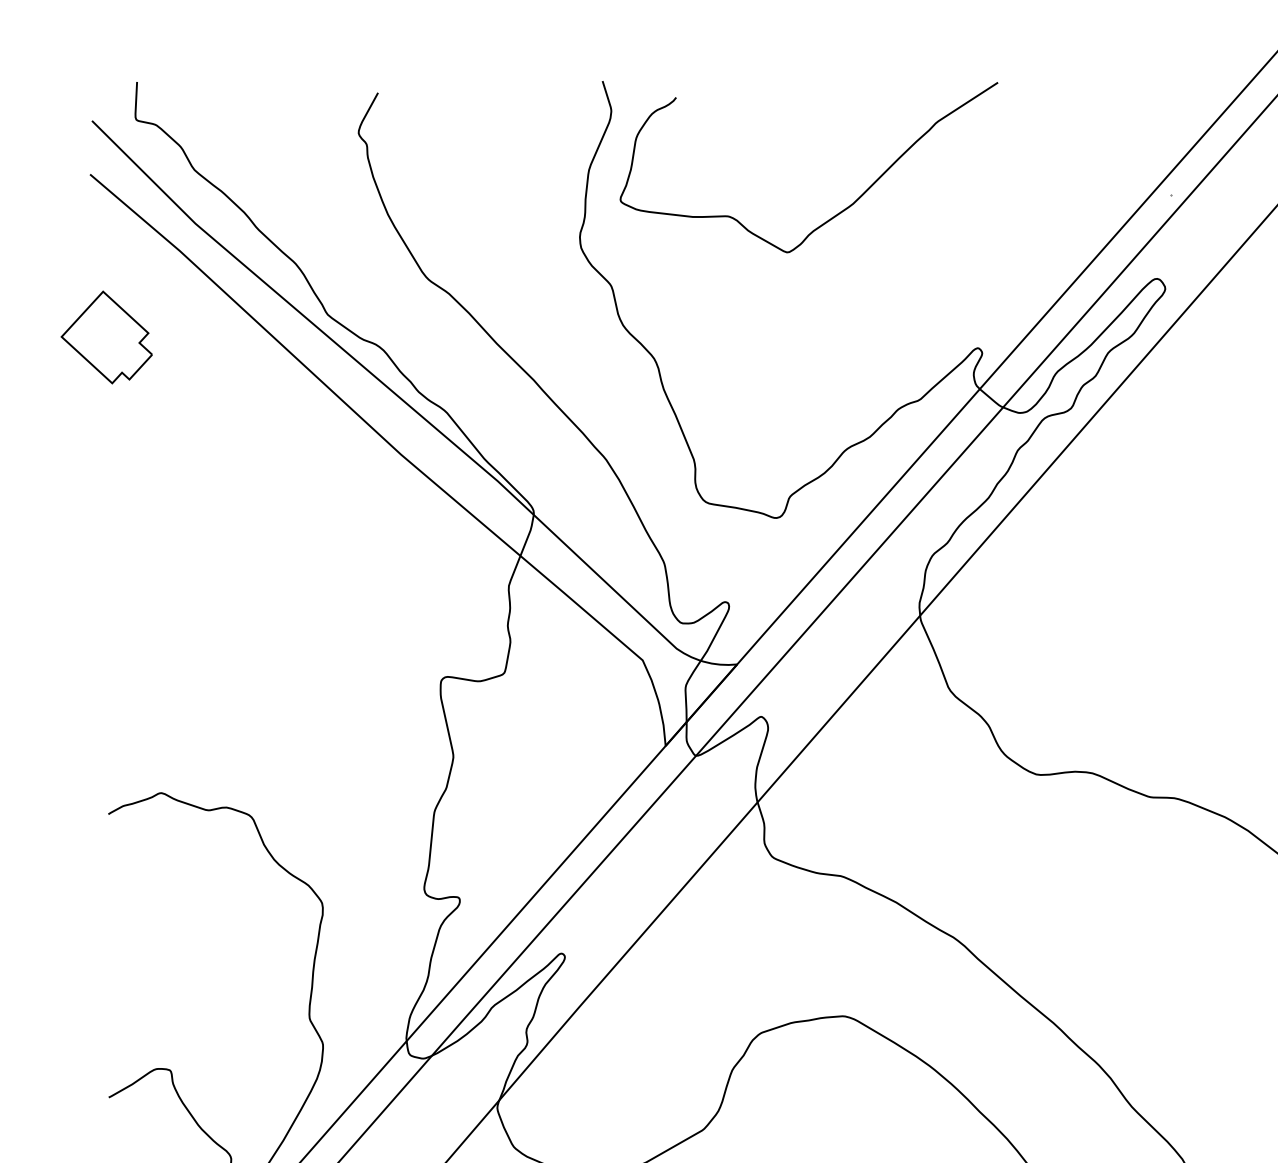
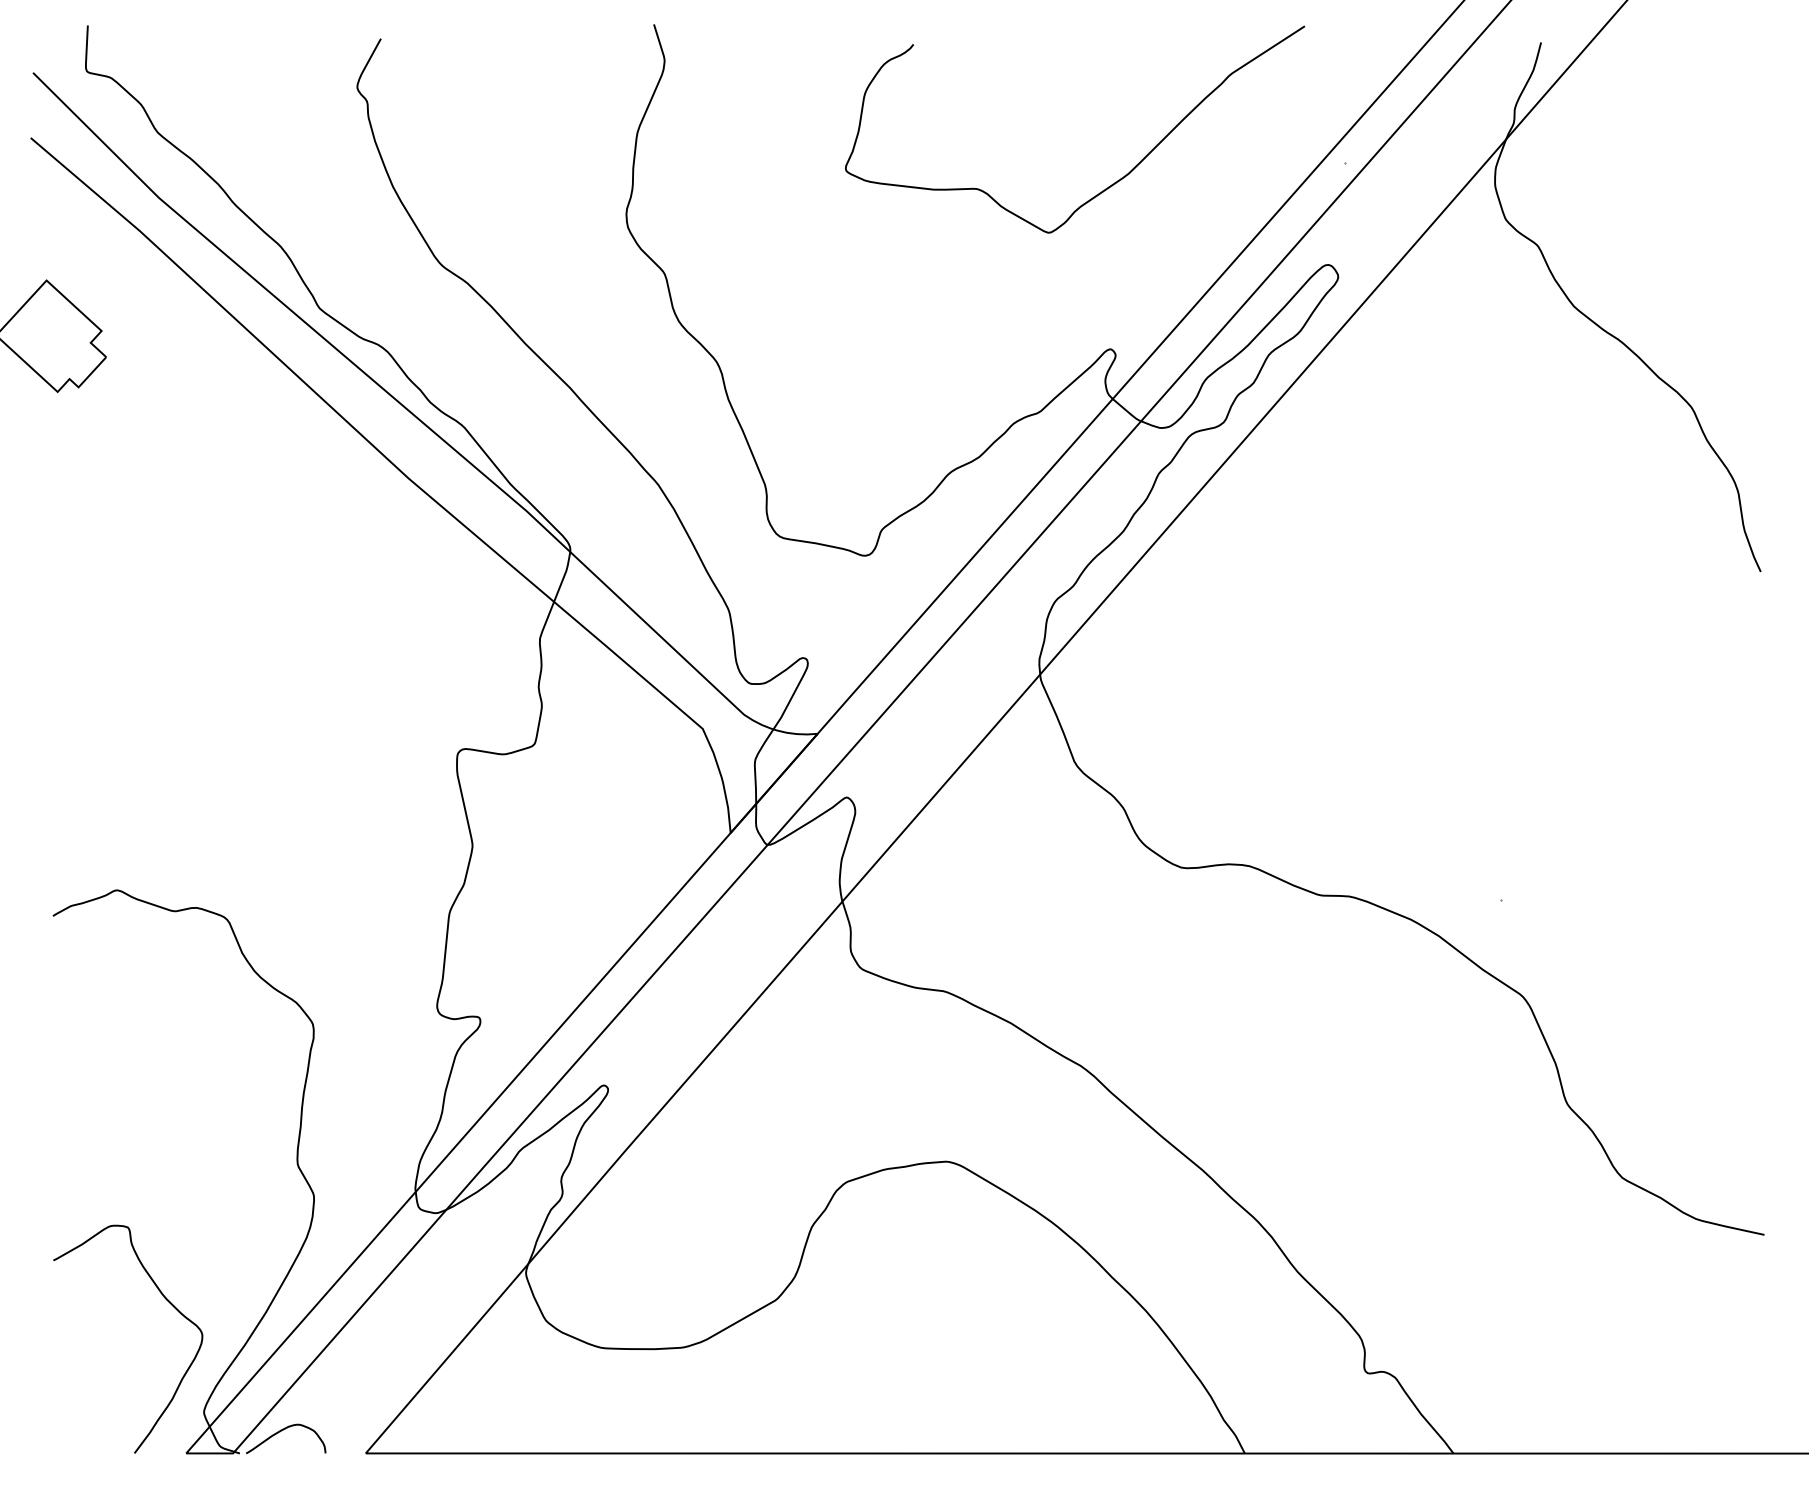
curve: (842, 210) -> (1115, 181), moved

